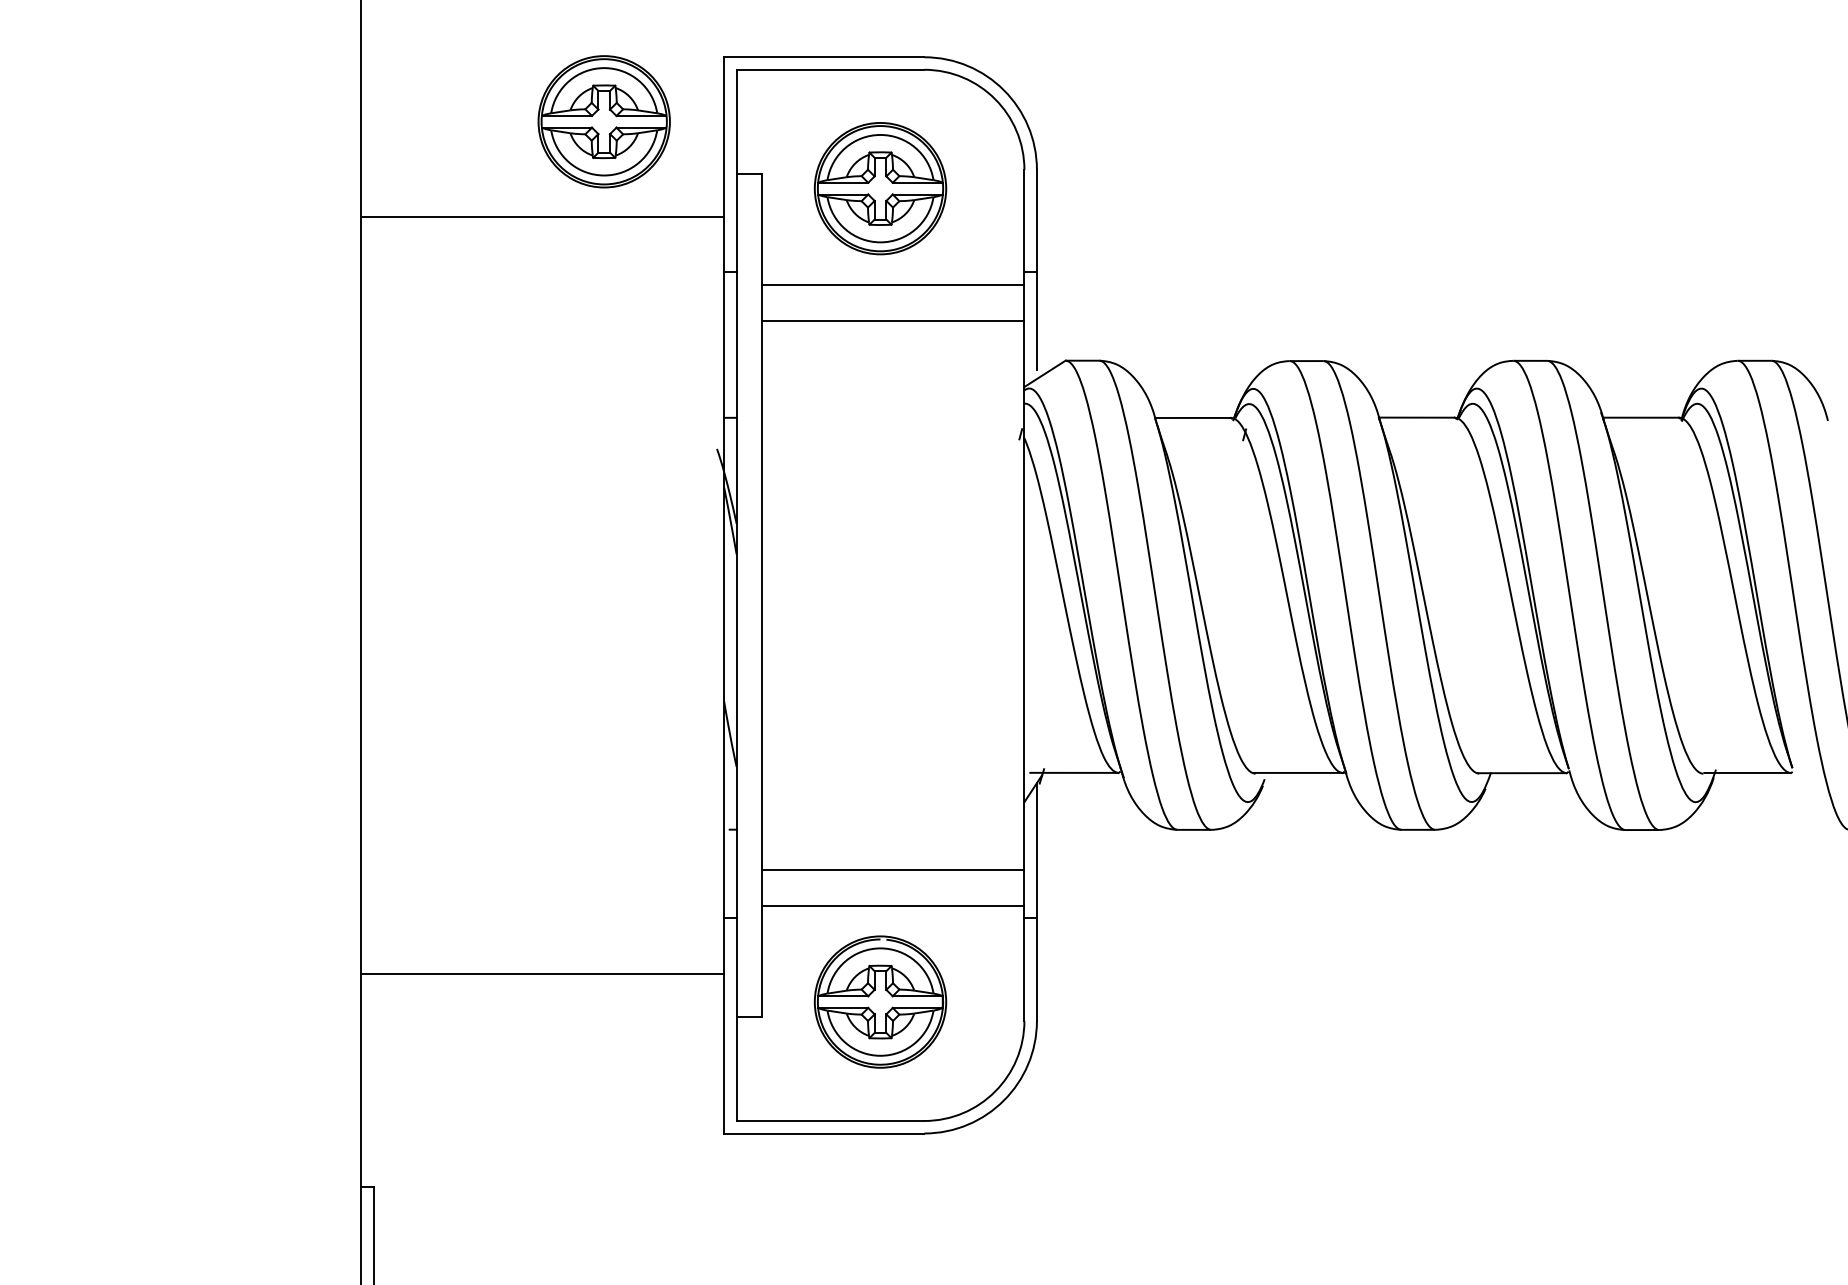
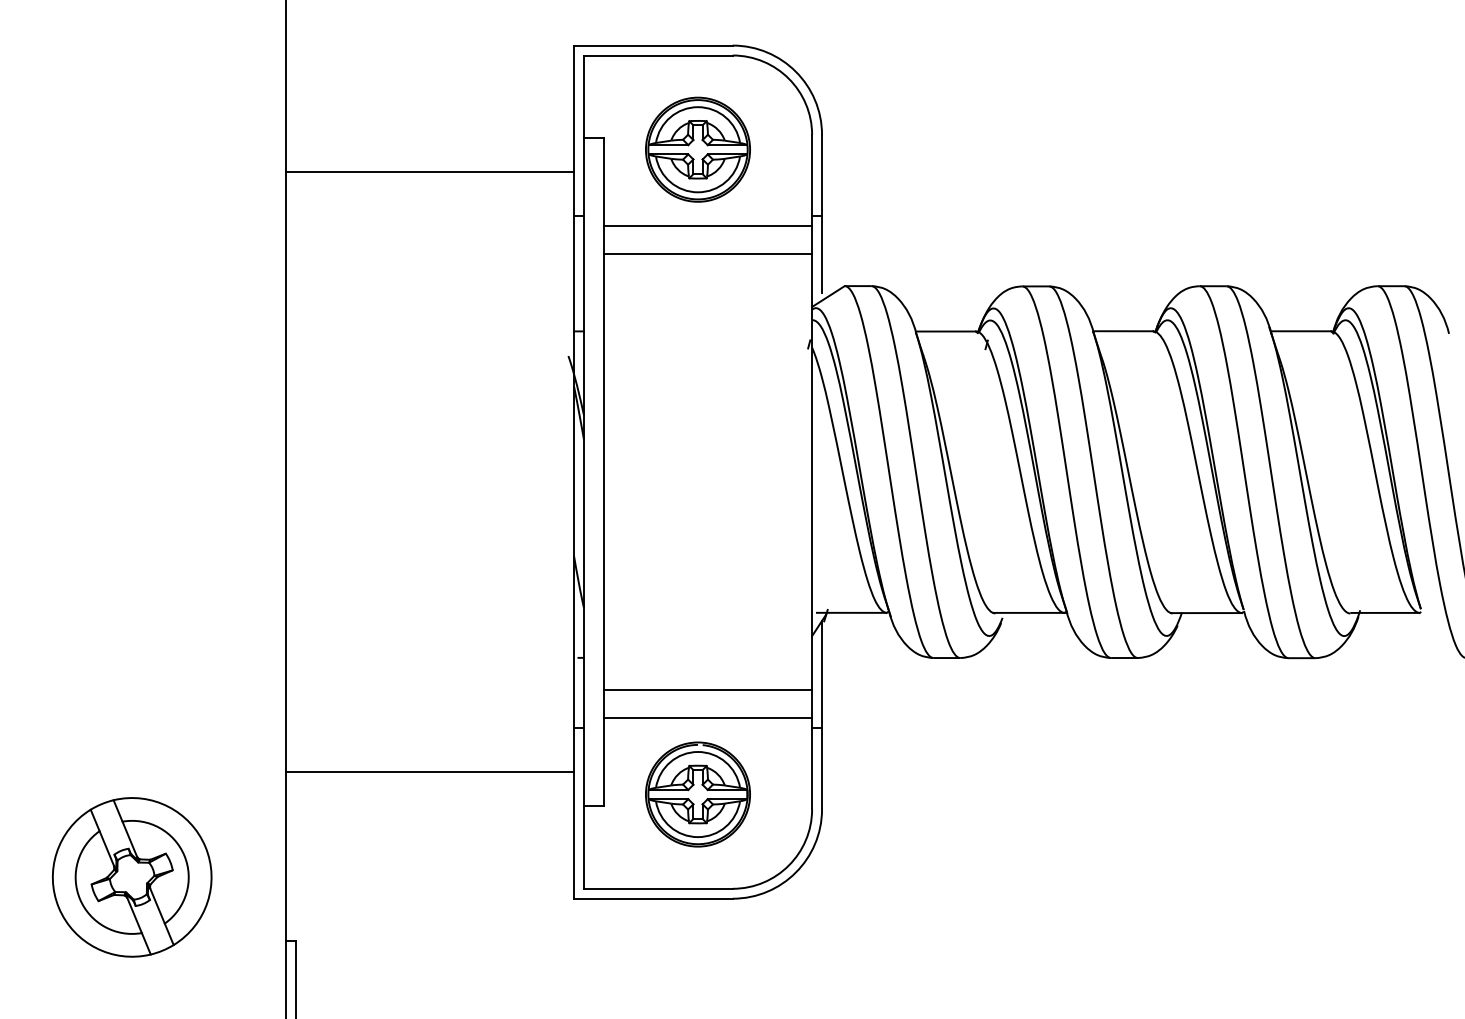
part: (603, 121) -> (478, 96), removed
part: (165, 1106) -> (131, 877), added

